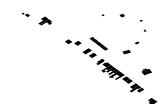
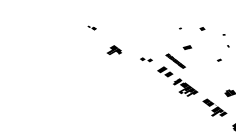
part: (44, 20) -> (113, 49), moved
part: (73, 42) -> (146, 59), size x0.7
part: (126, 51) -> (187, 47), moved
fill: (116, 75) -> (195, 97), removed

